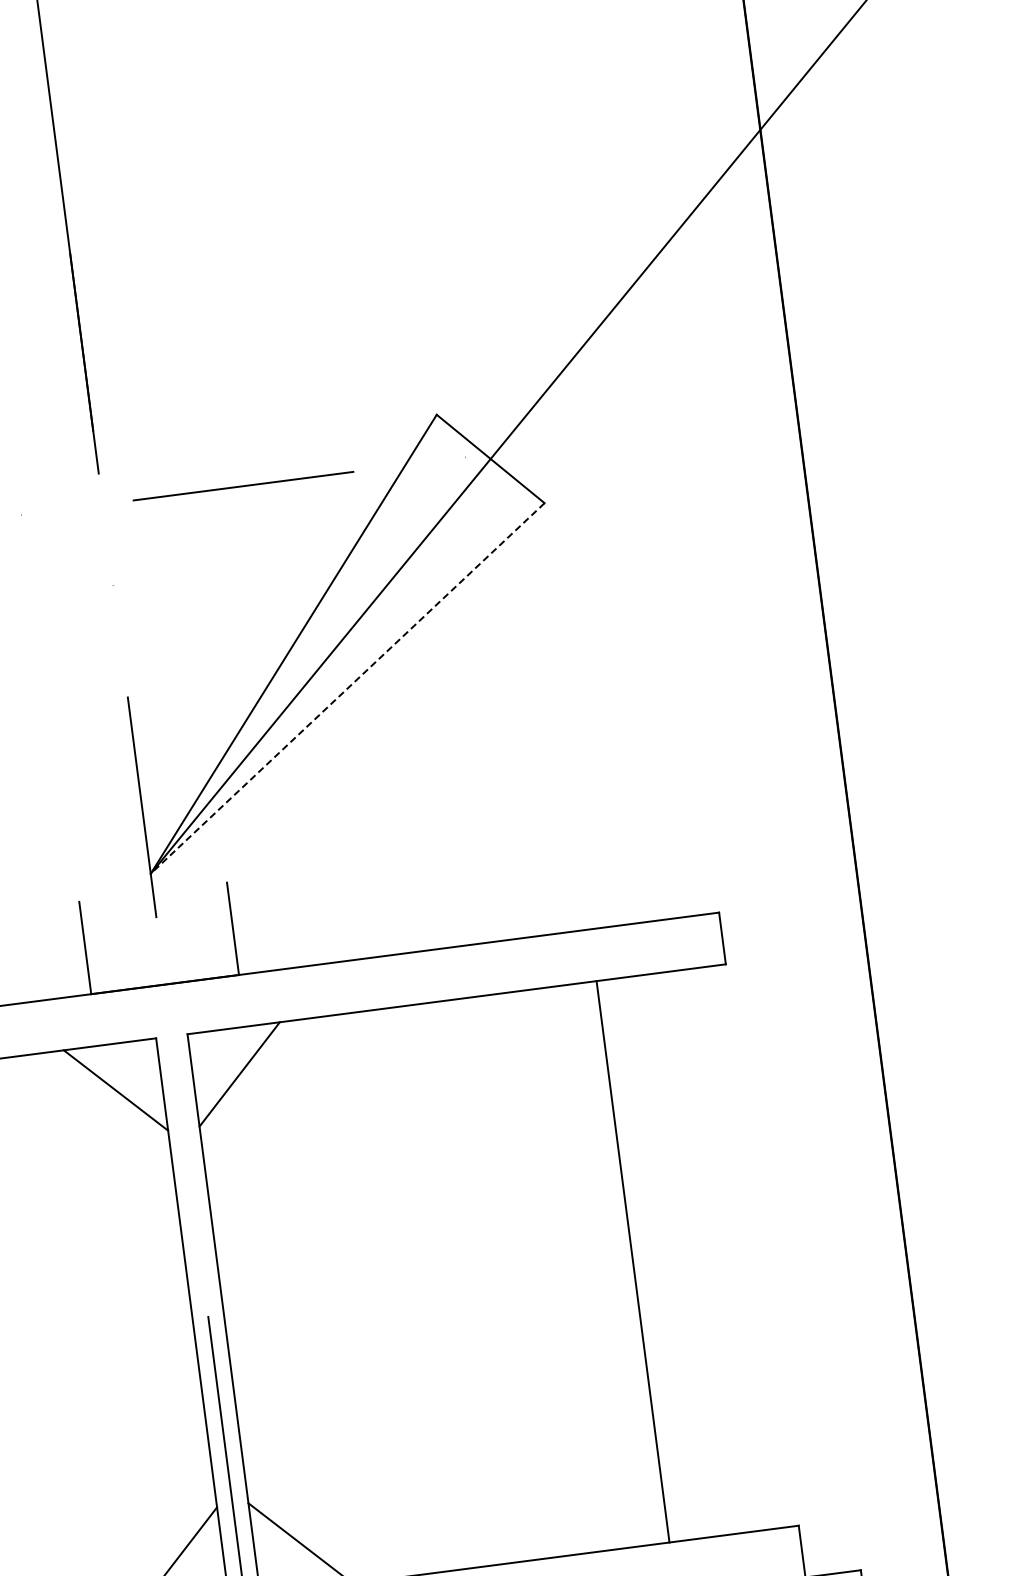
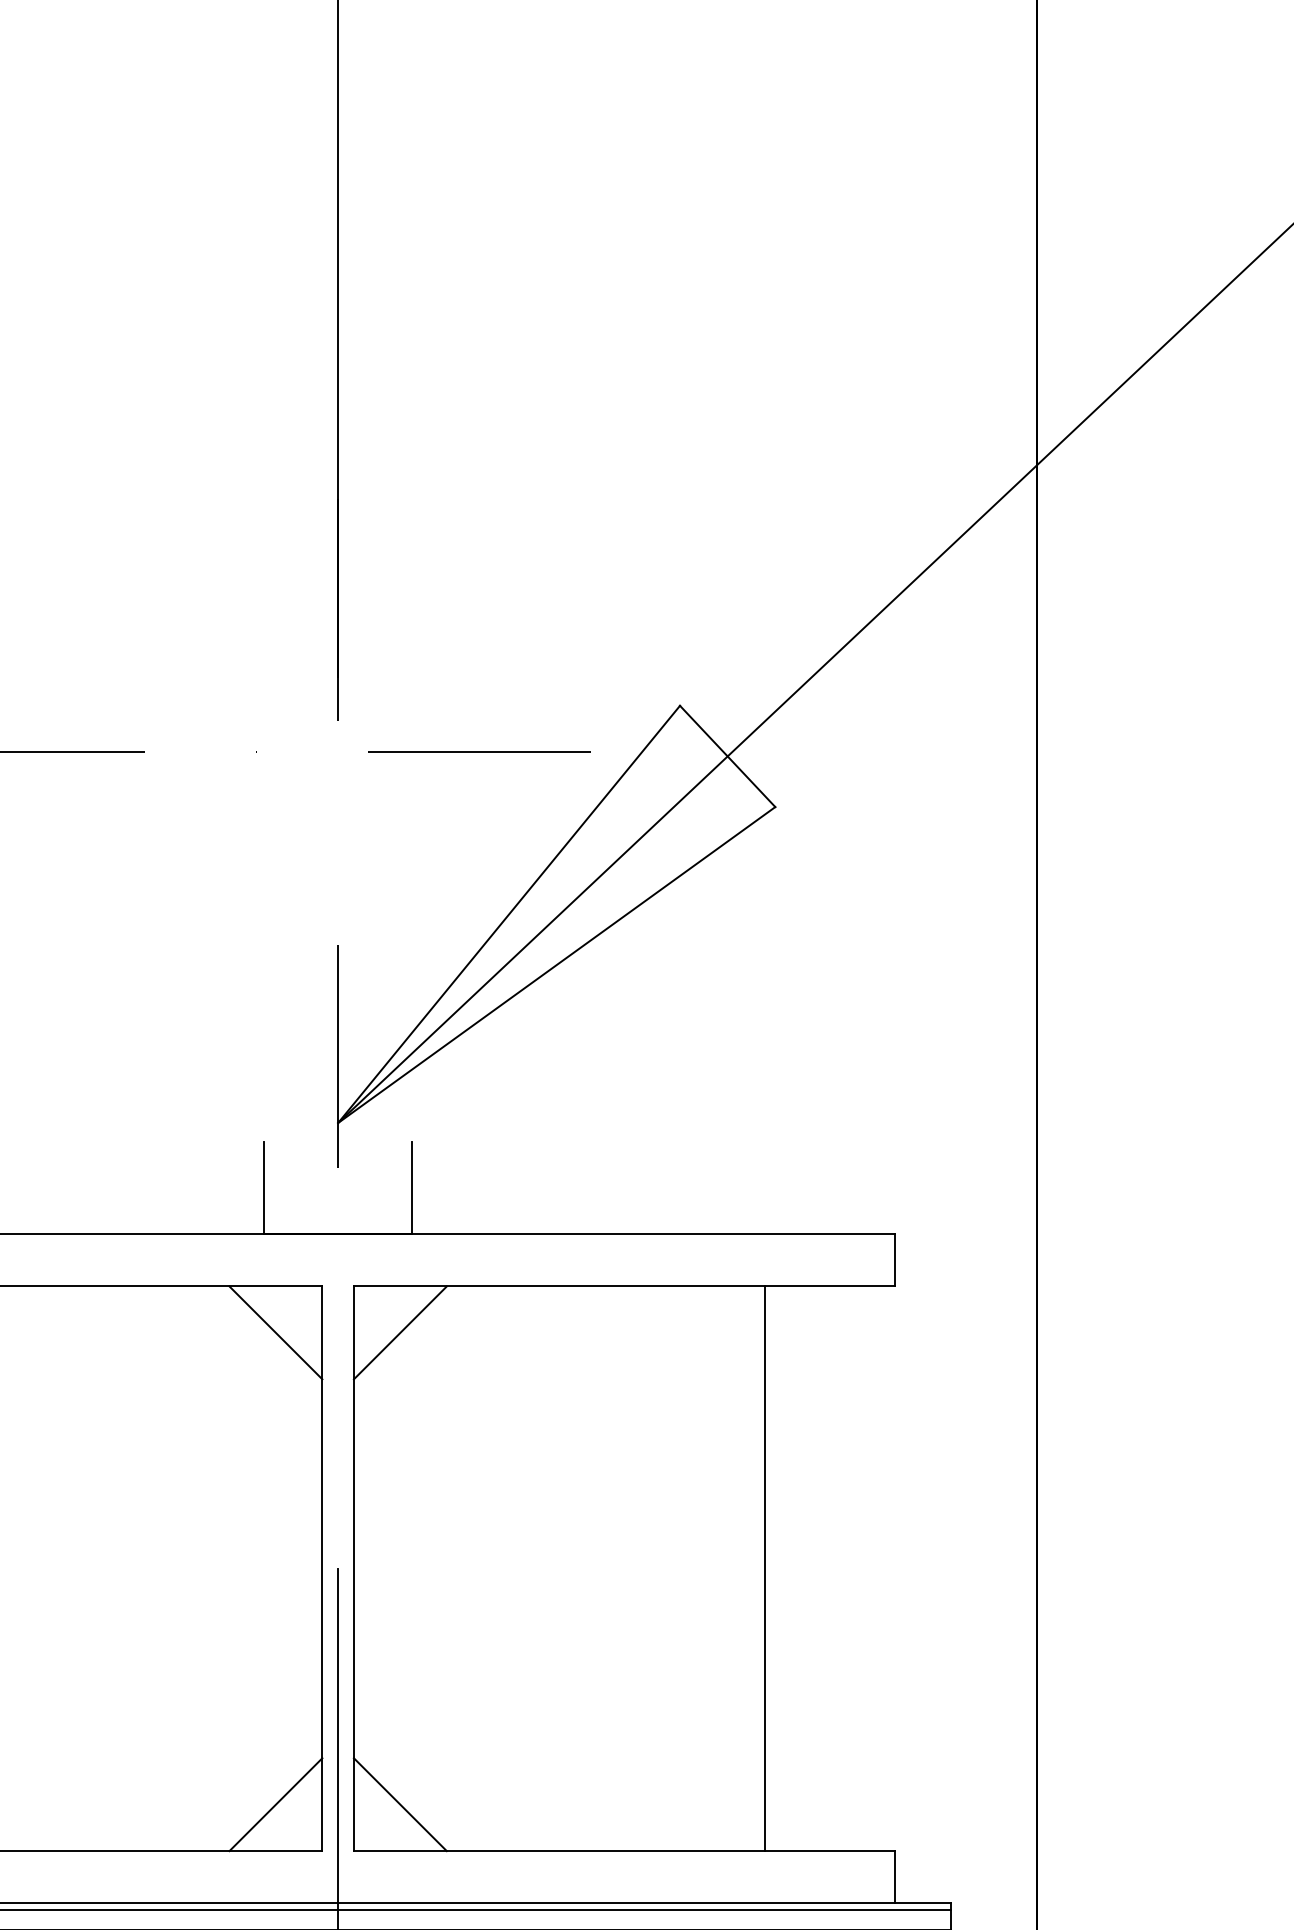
line: (347, 688) -> (556, 965), dashed -> solid

